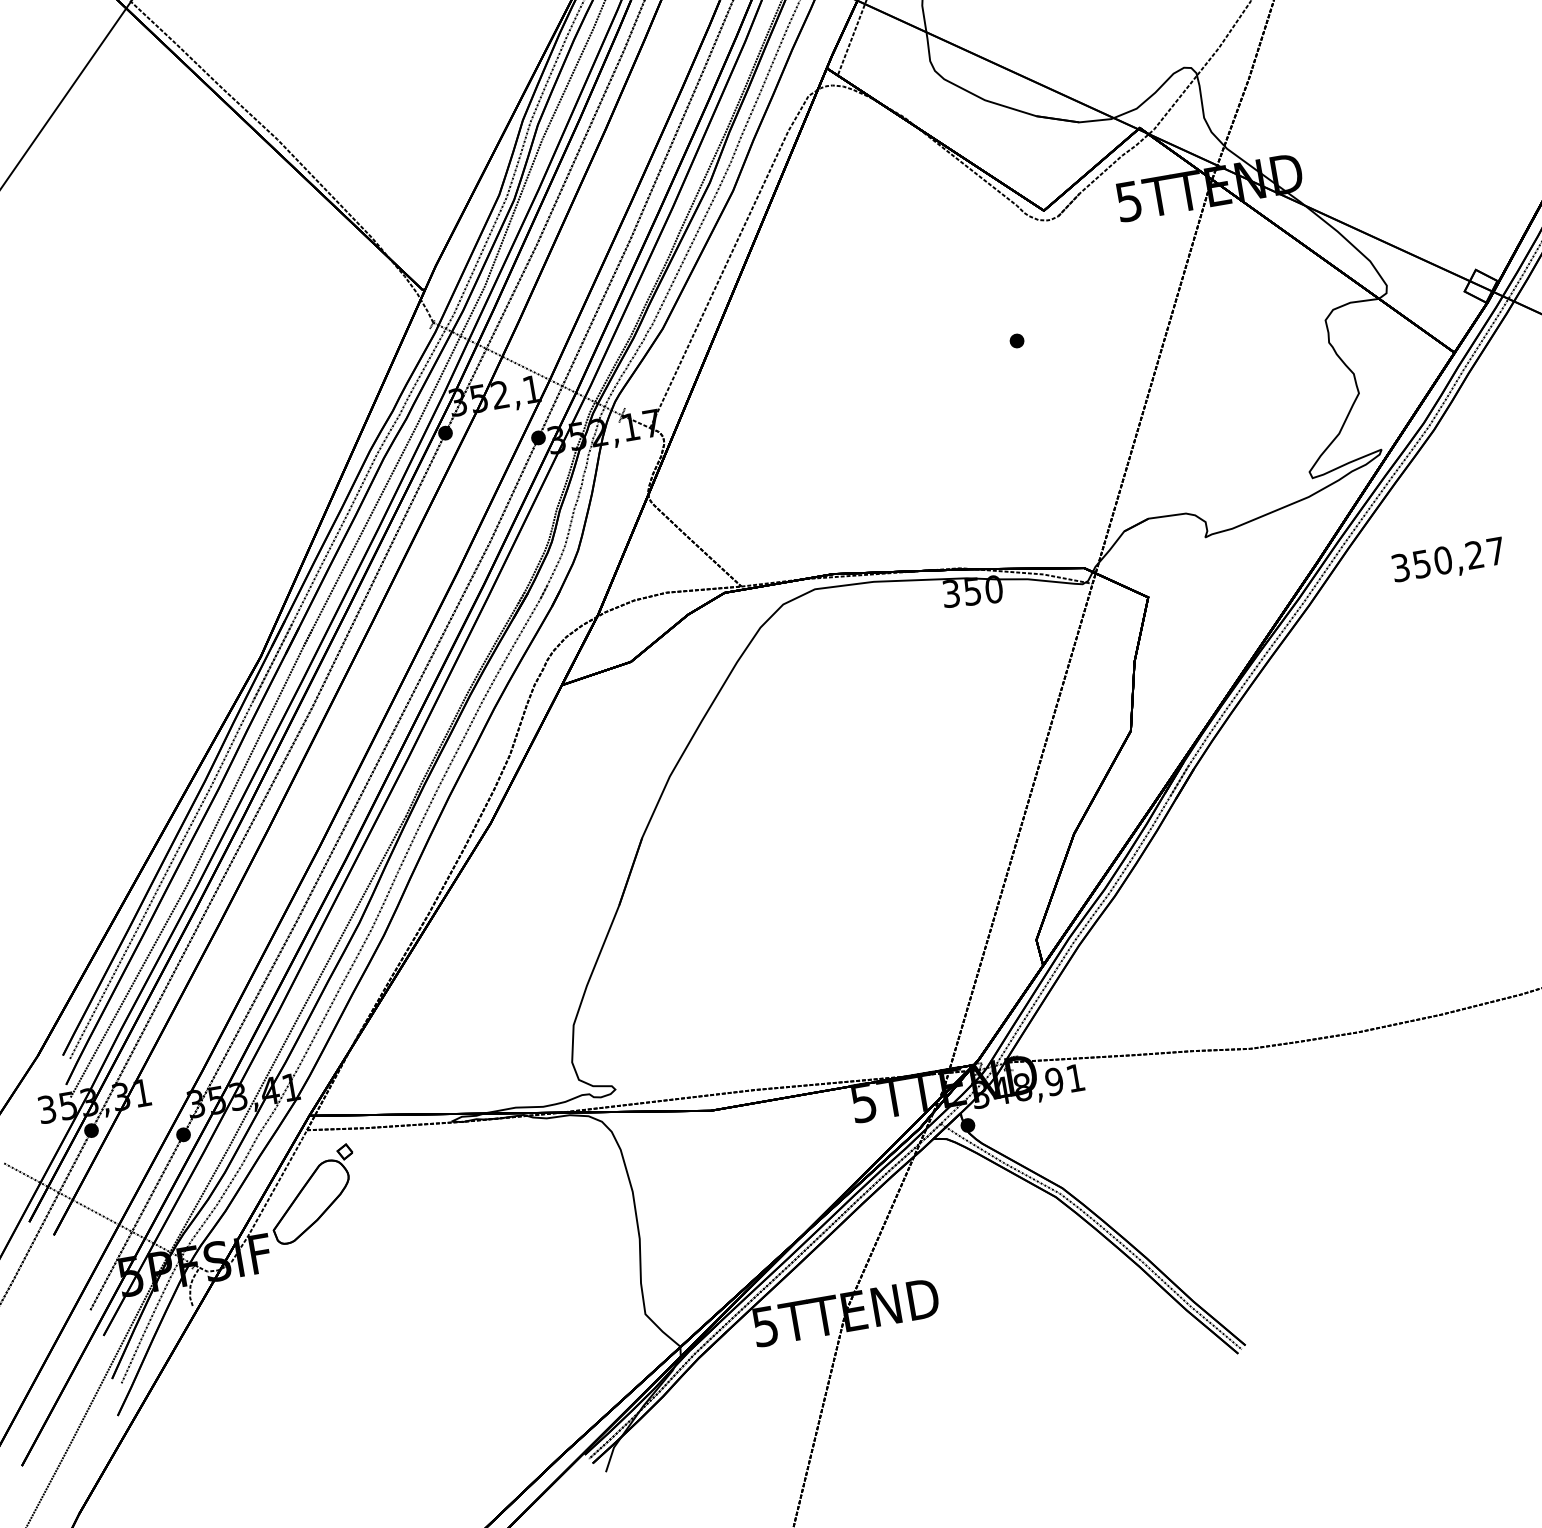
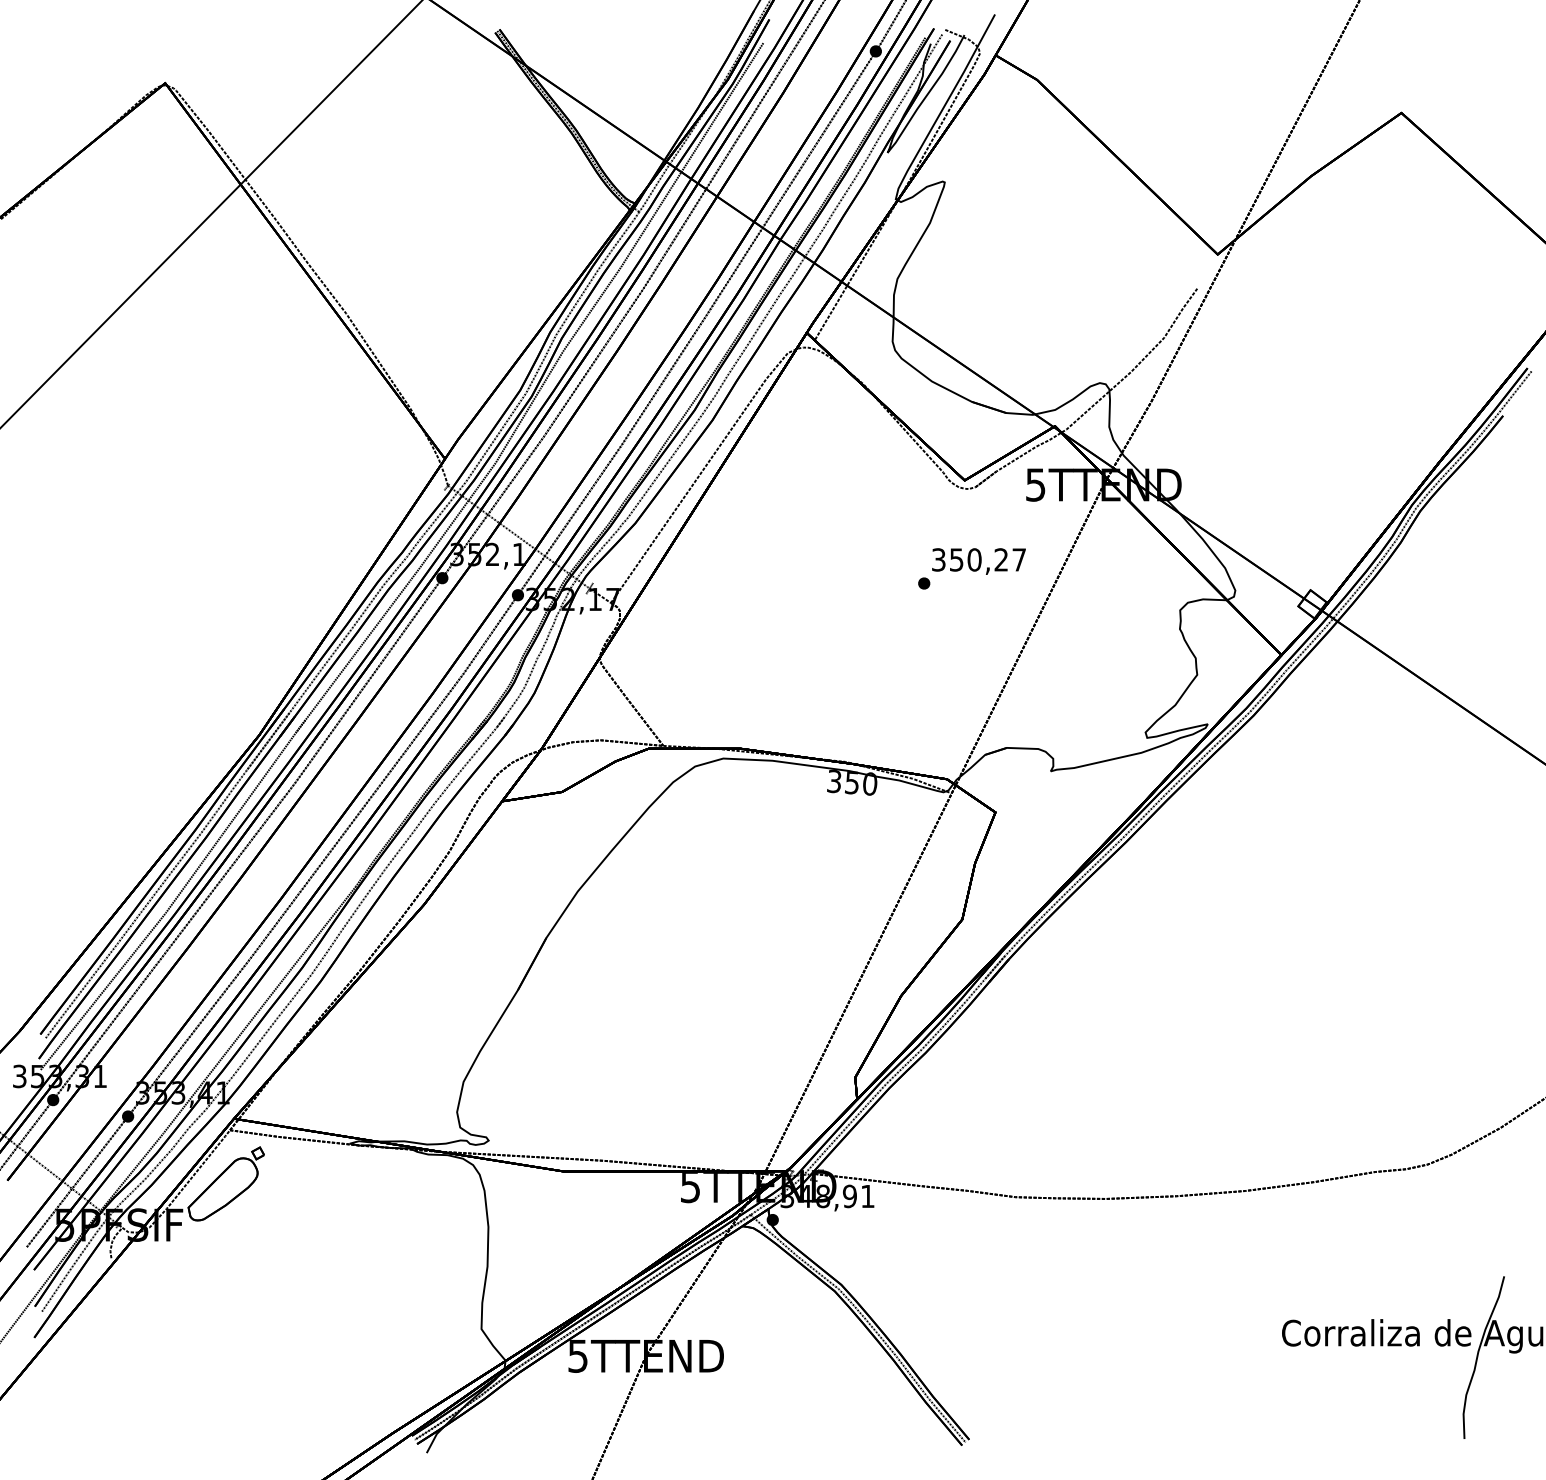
text: (1448, 561) -> (978, 561), moved

